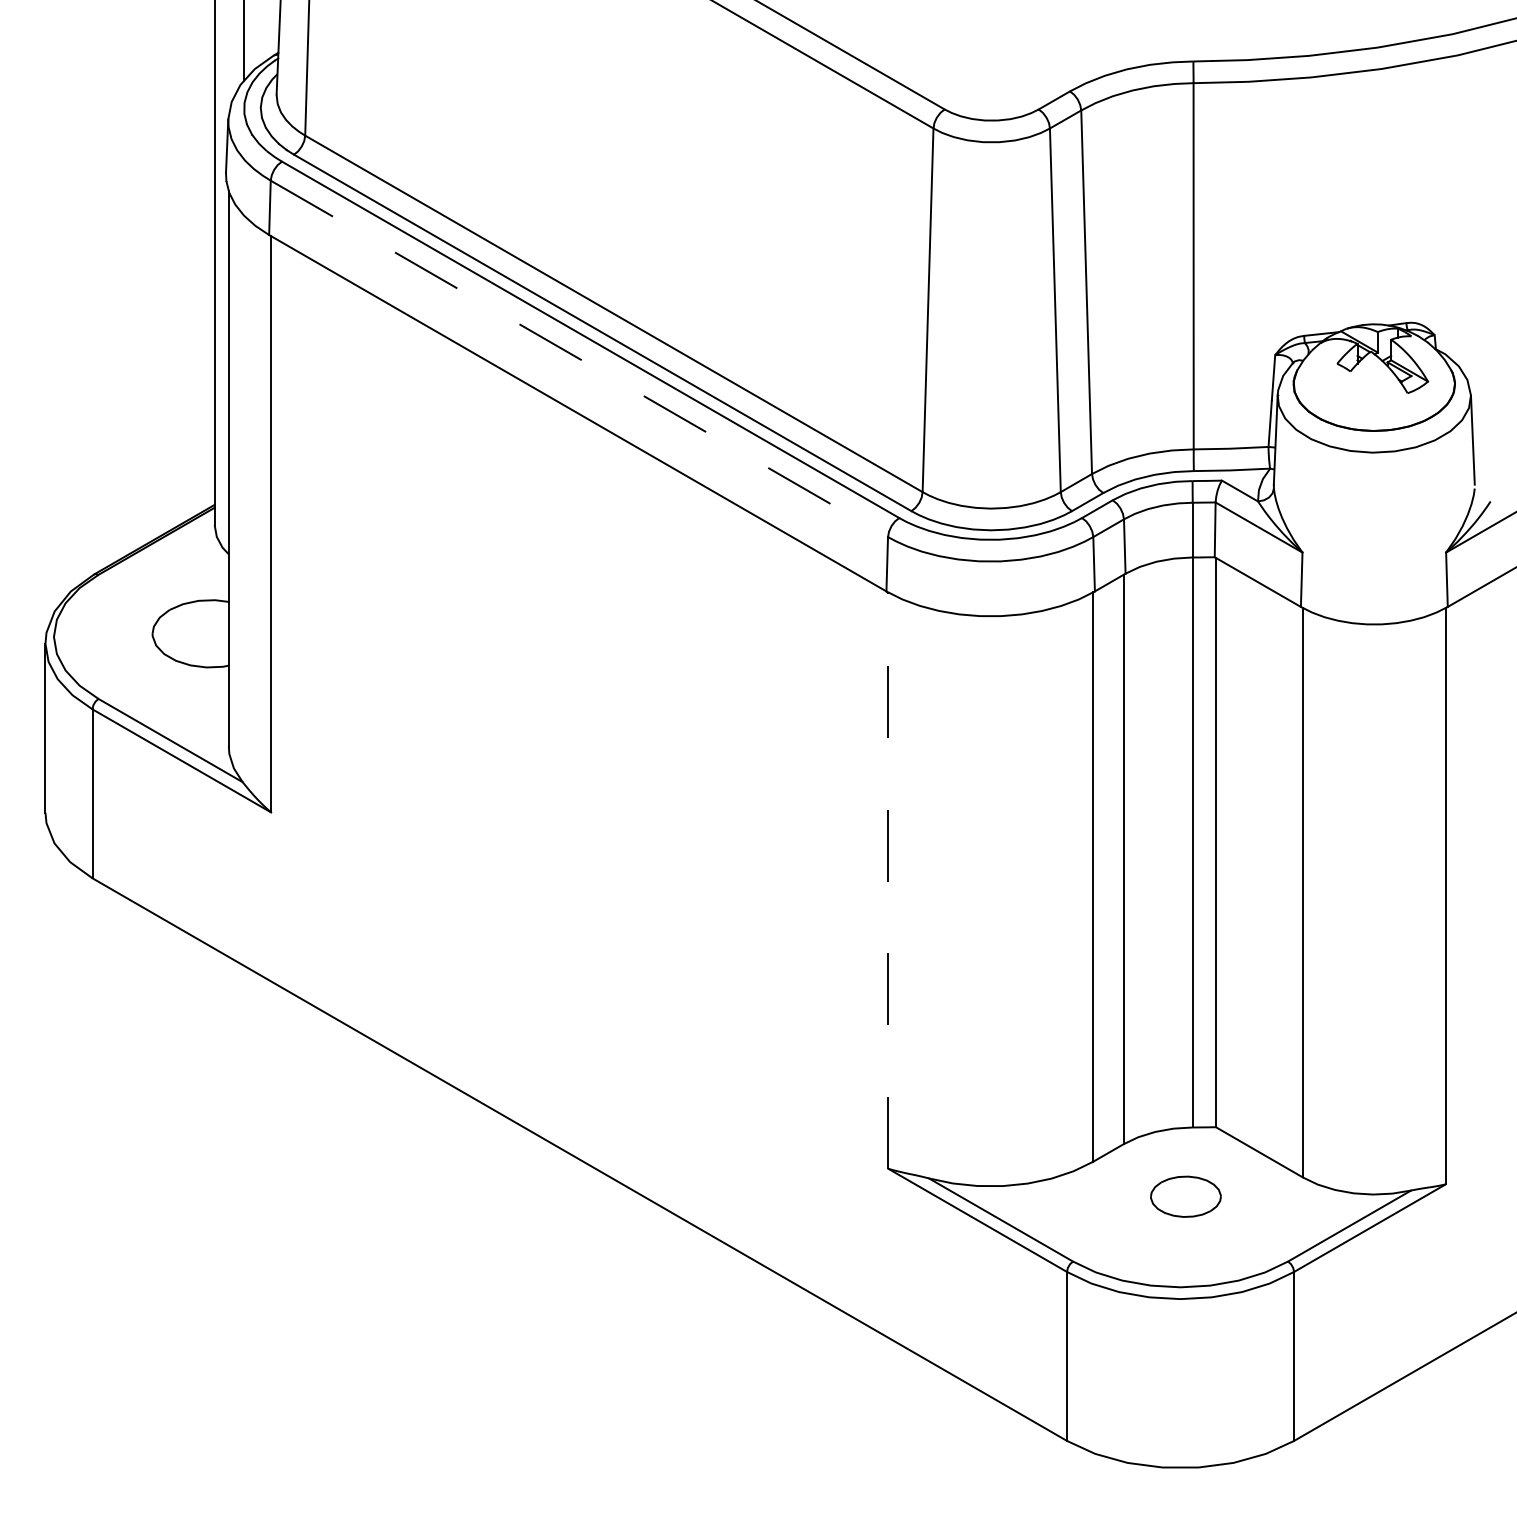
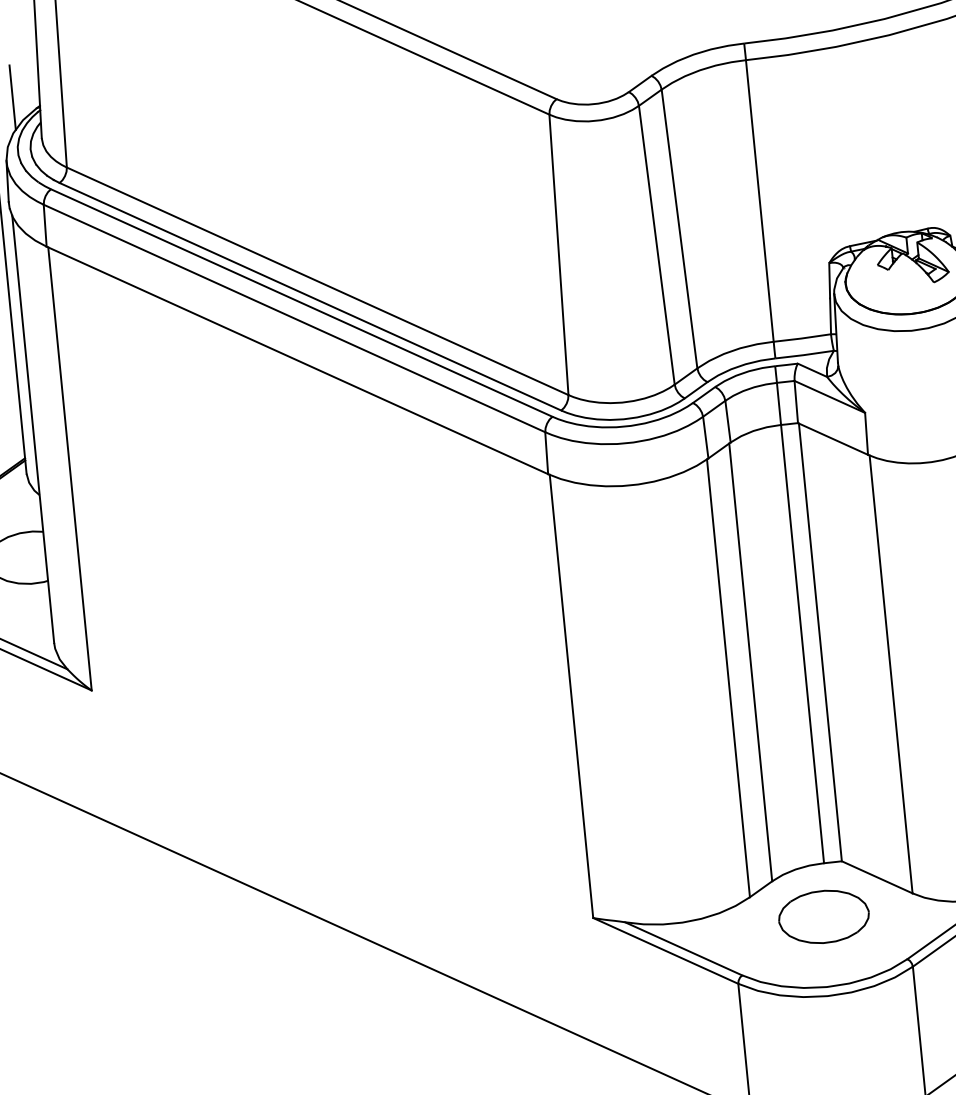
line: (579, 359) -> (294, 318), dashed -> solid
line: (888, 880) -> (571, 696), dashed -> solid
part: (1185, 1196) -> (823, 916), size x1.67

